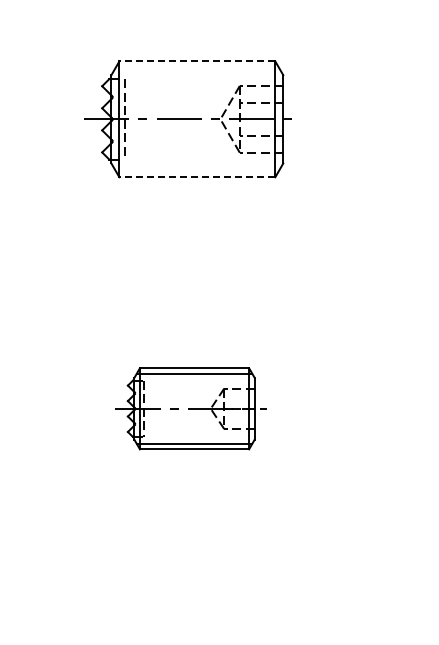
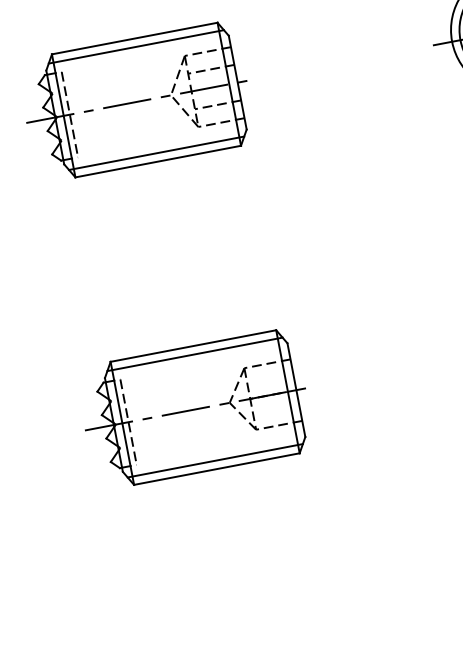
line: (197, 61) -> (134, 38), dashed -> solid
line: (196, 69) -> (135, 47), added
line: (196, 169) -> (155, 153), added
line: (197, 177) -> (158, 161), dashed -> solid
part: (187, 408) -> (194, 409), size x1.43

